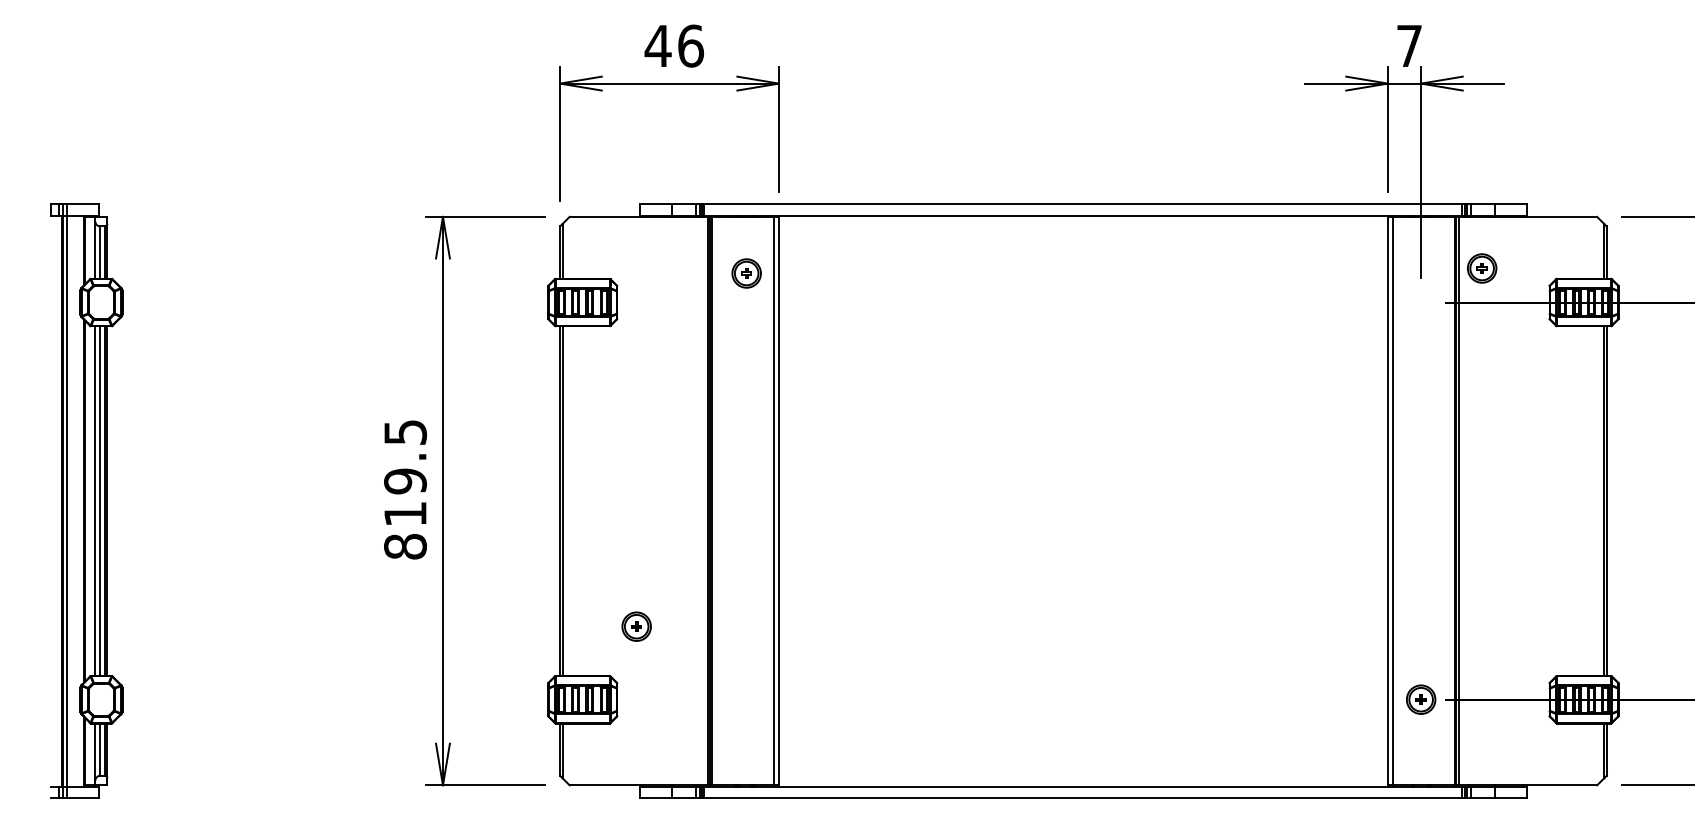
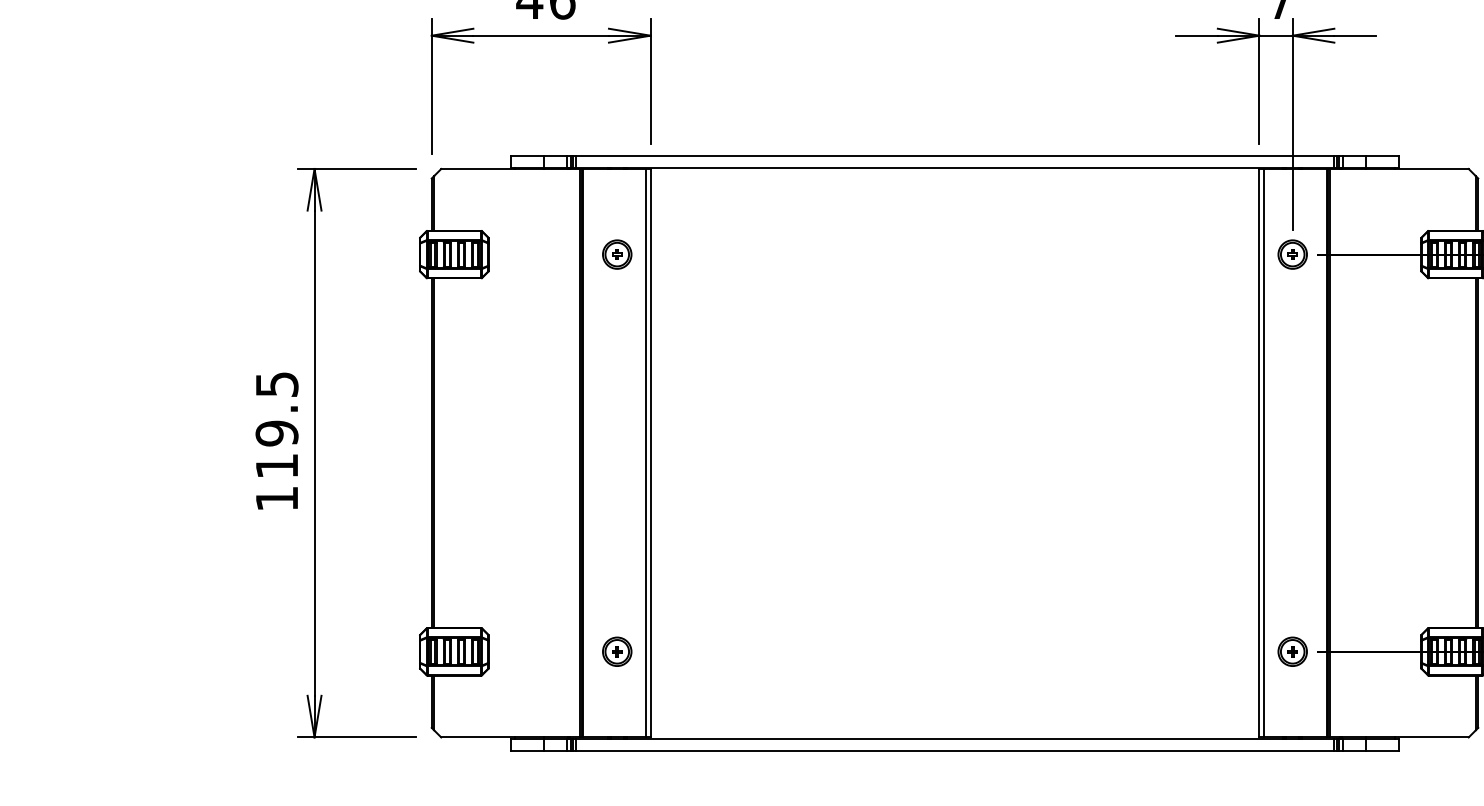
part: (1482, 268) -> (1293, 254), moved
part: (746, 273) -> (617, 254), moved
text: (405, 546) -> (277, 498), 819.5 -> 119.5
part: (636, 626) -> (617, 651), moved

